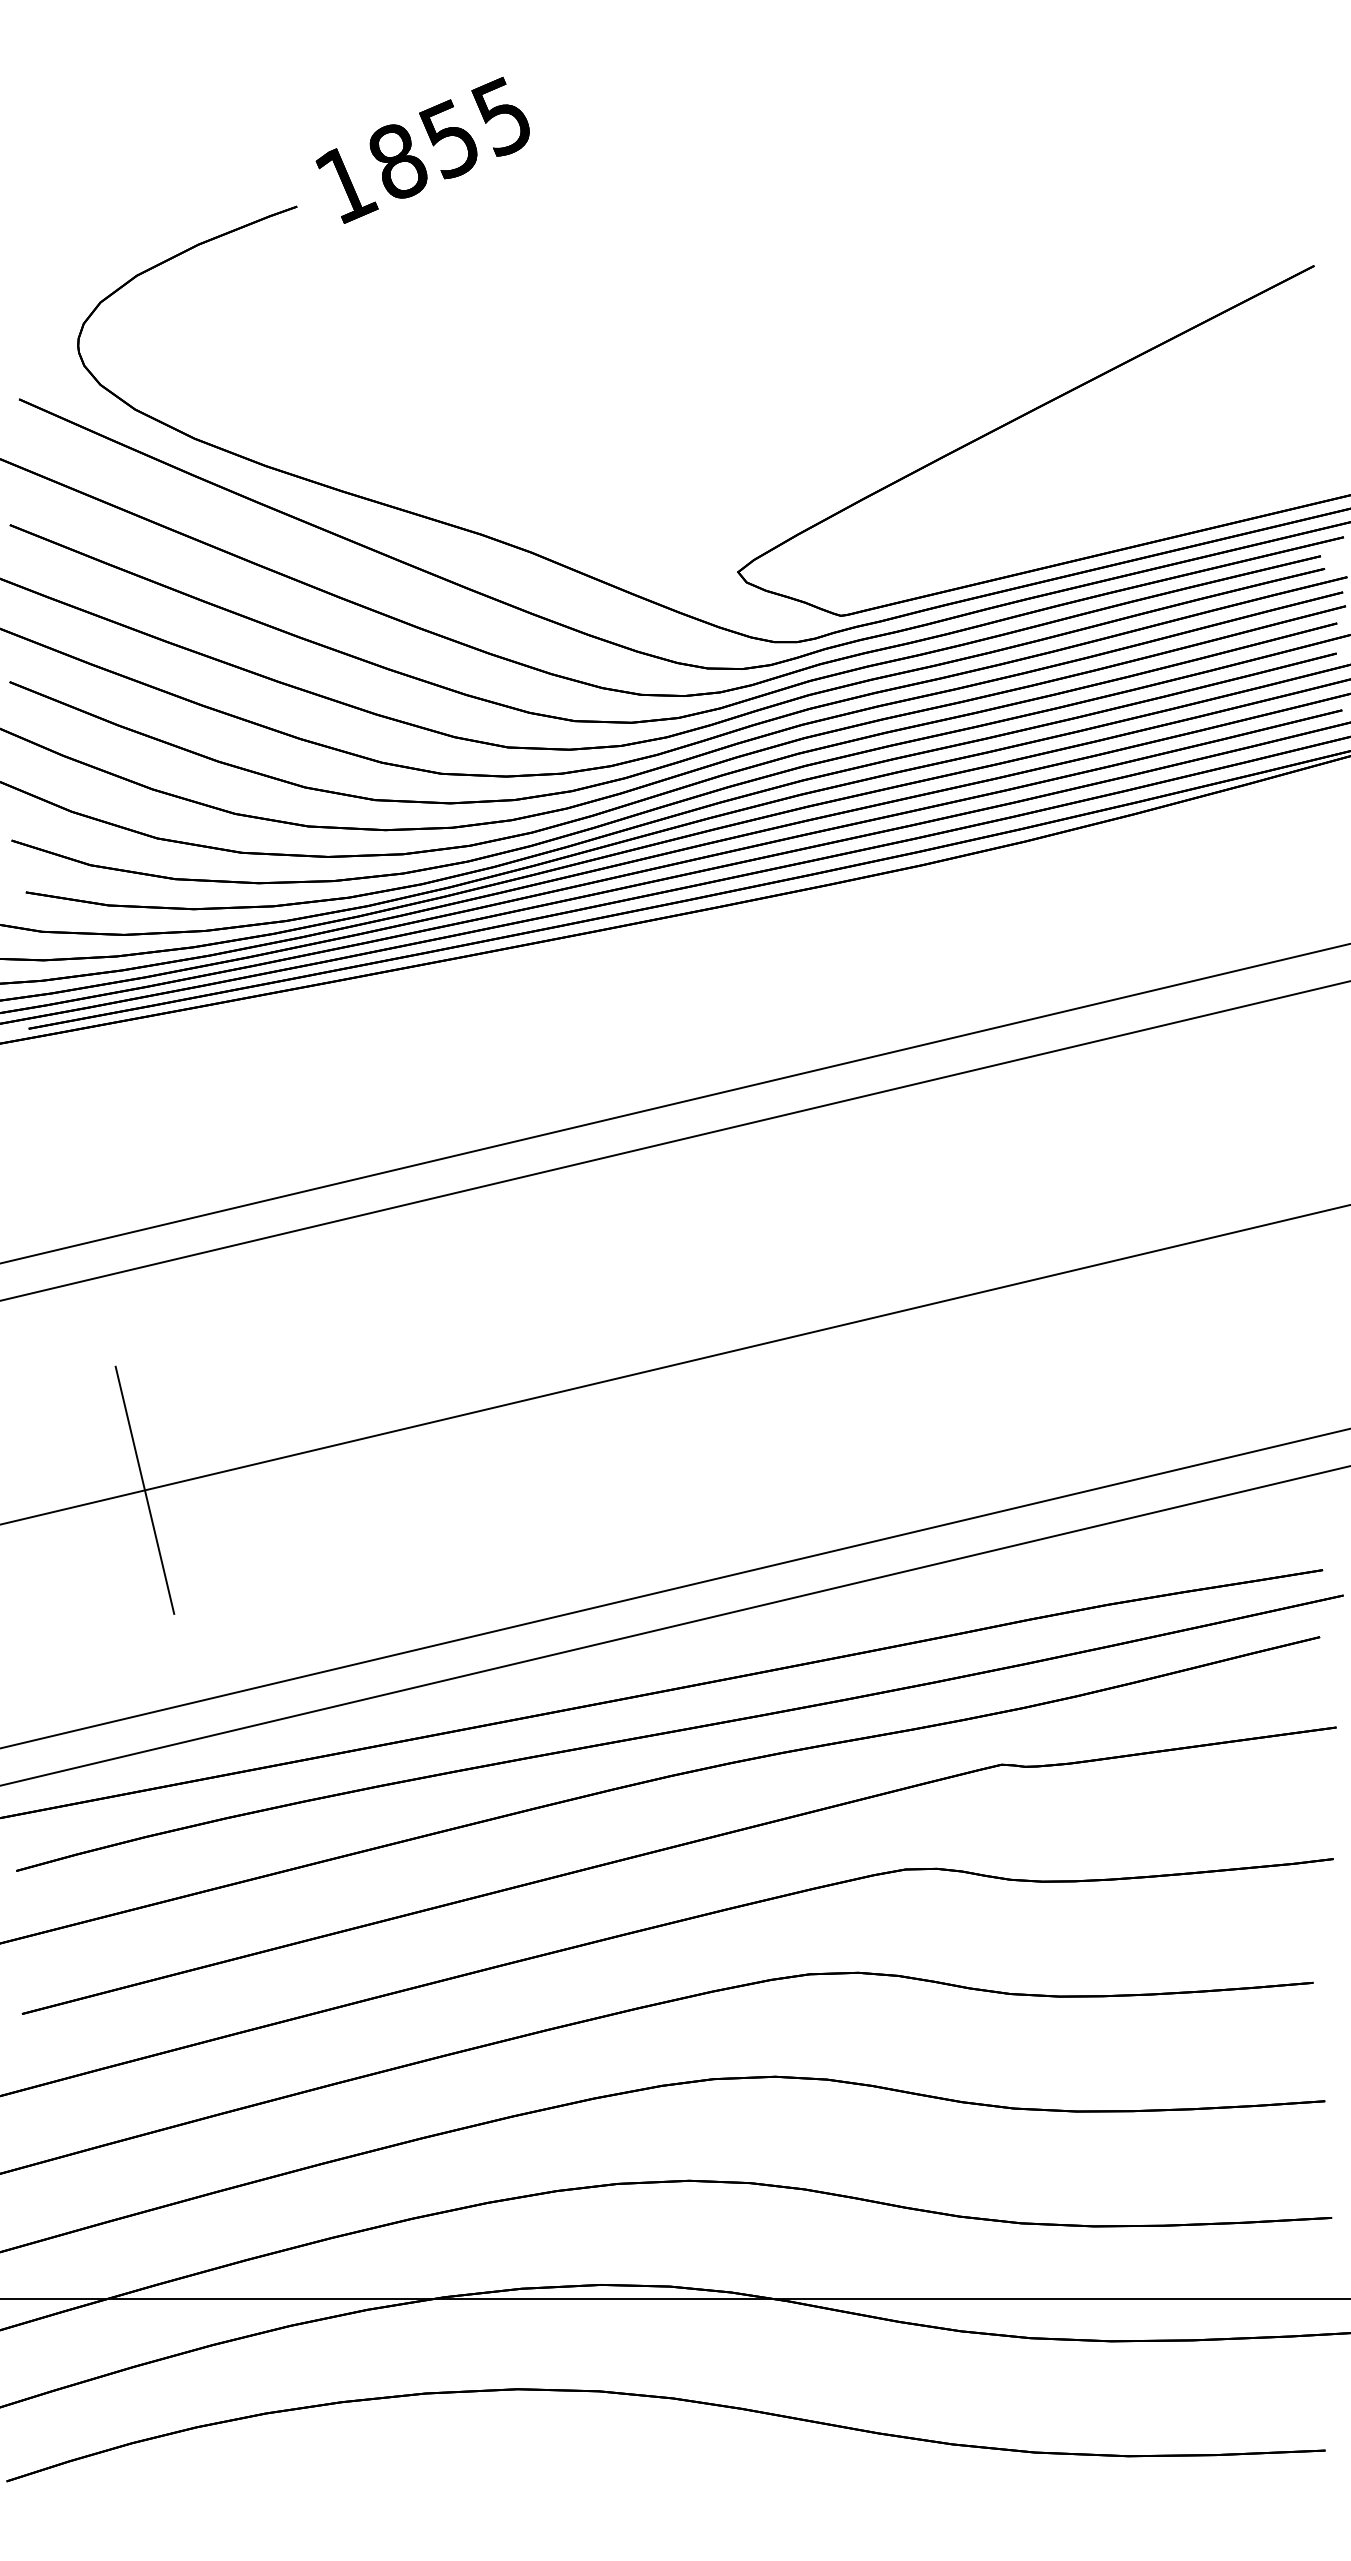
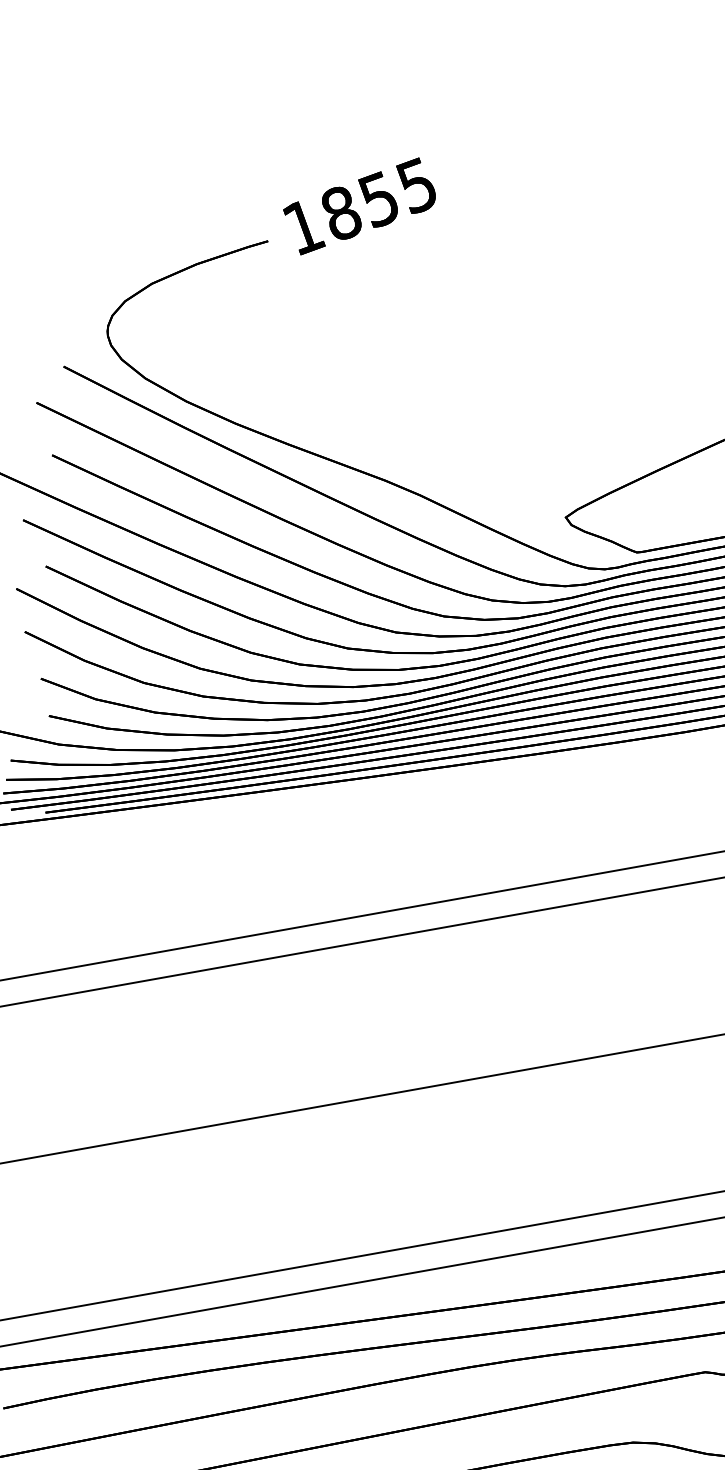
line: (144, 1489) -> (109, 1143), removed

